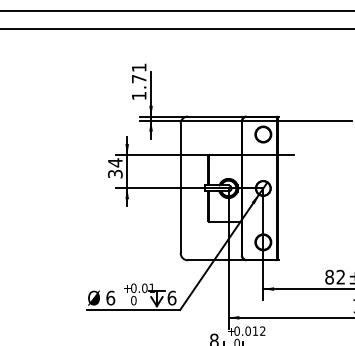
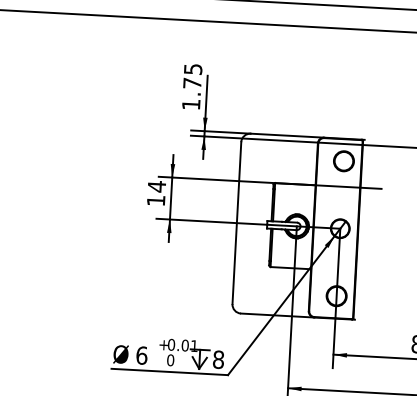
text: (139, 67) -> (193, 69), 1.71 -> 1.75
text: (115, 174) -> (156, 201), 34 -> 14
text: (171, 297) -> (218, 358), 6 -> 8

